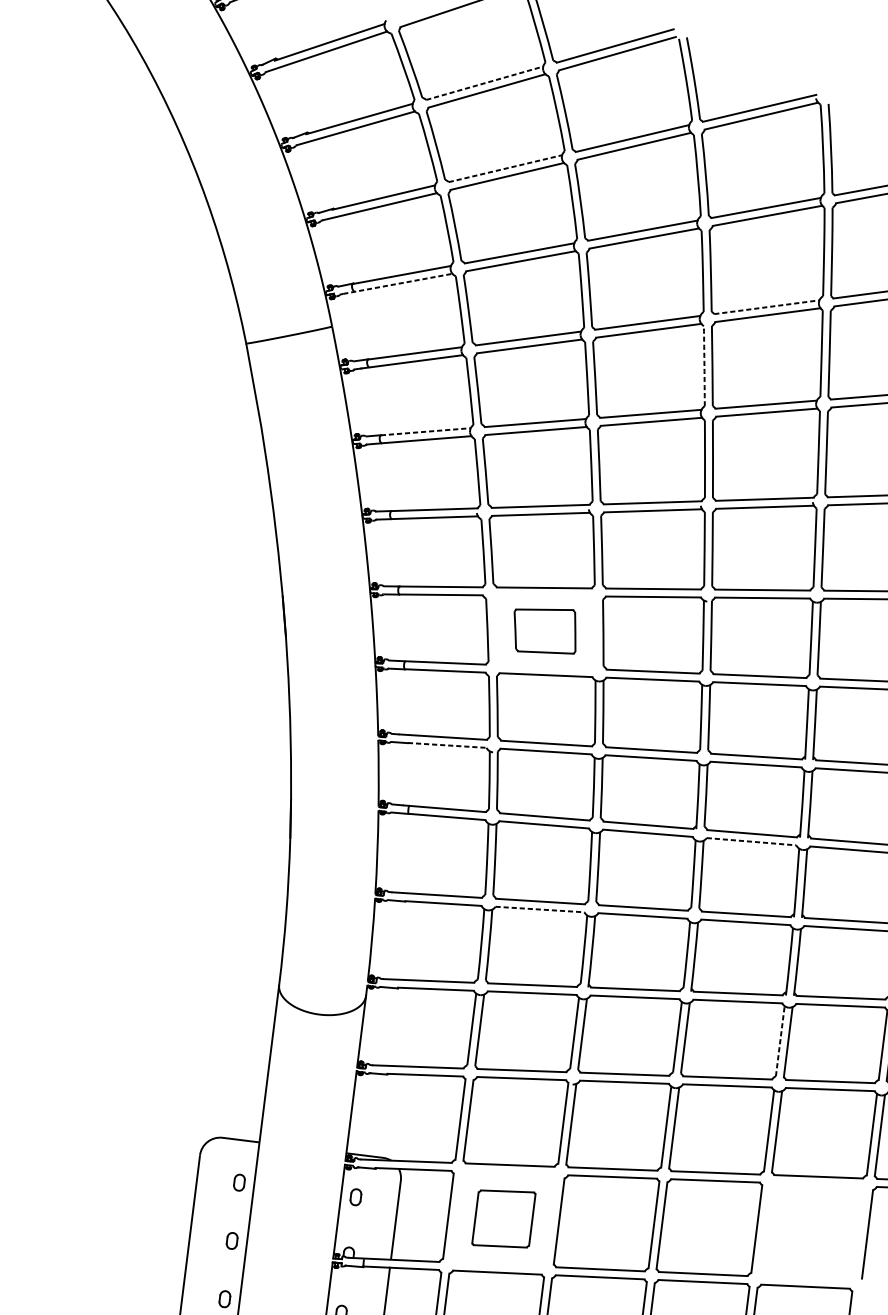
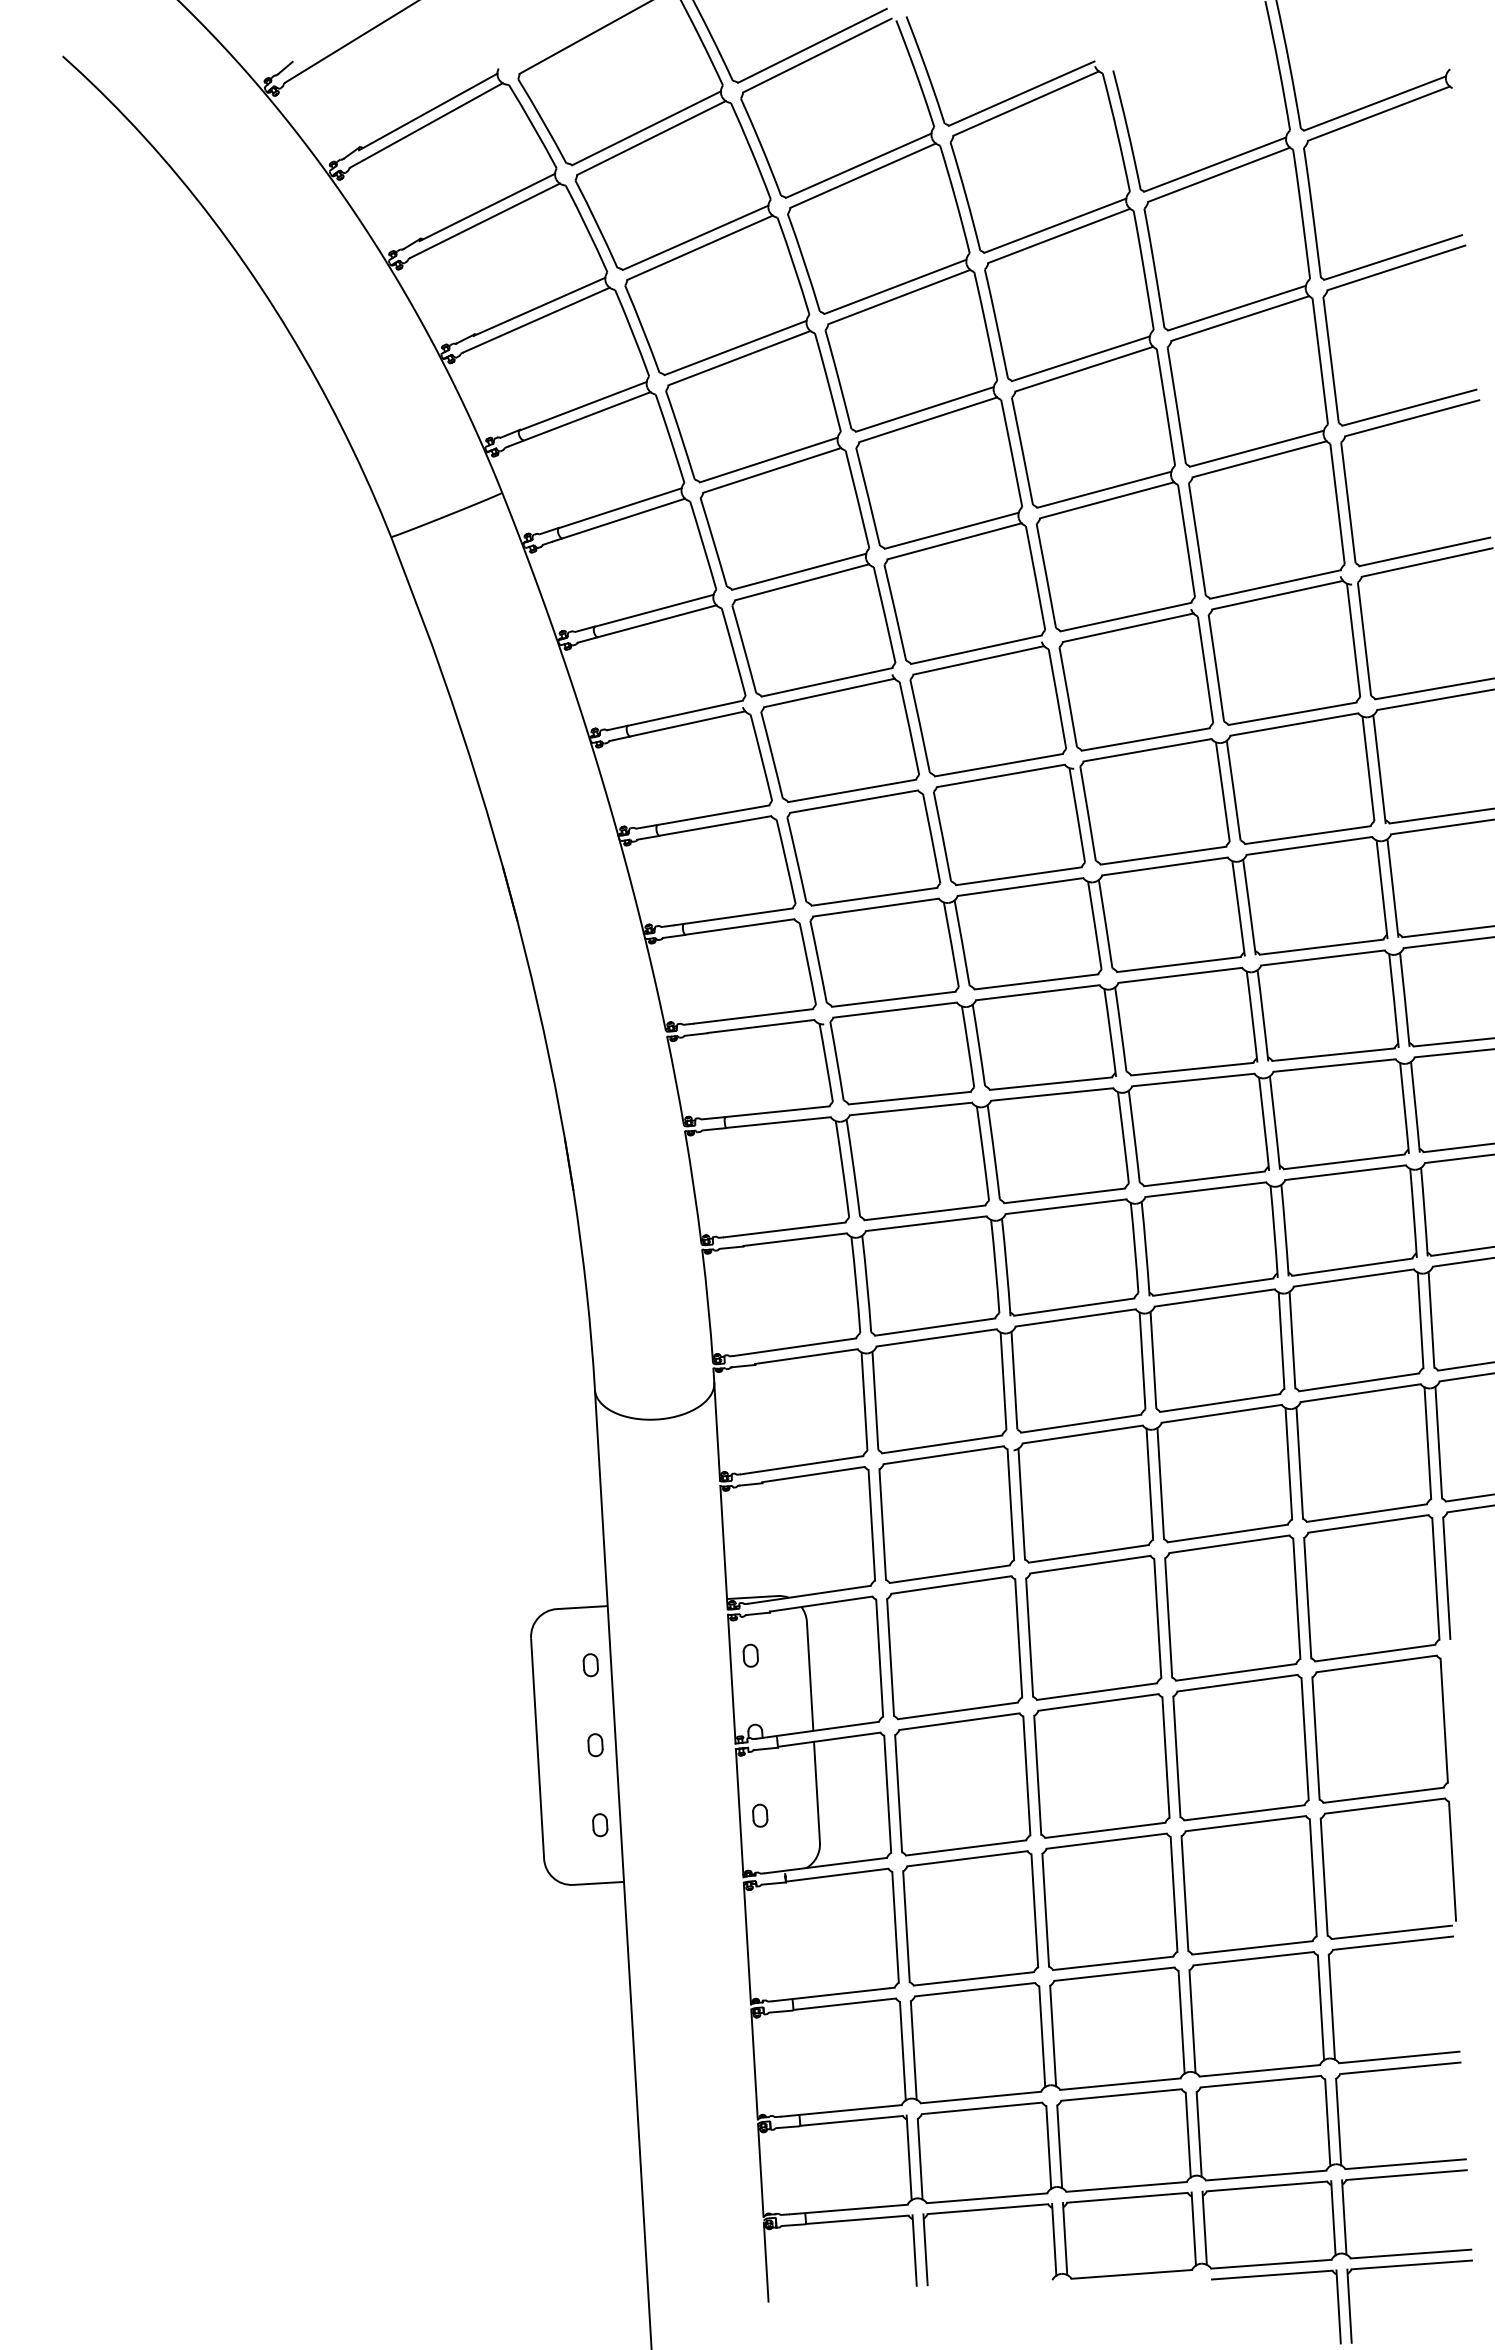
line: (485, 83) -> (647, 128), dashed -> solid
line: (505, 168) -> (695, 237), dashed -> solid
line: (397, 284) -> (579, 419), dashed -> solid
line: (767, 307) -> (1081, 358), dashed -> solid
arc: (704, 366) -> (1011, 453), dashed -> solid
line: (426, 431) -> (654, 610), dashed -> solid
part: (545, 630) -> (863, 847), size x1.67
line: (446, 745) -> (760, 1026), dashed -> solid
line: (751, 841) -> (1193, 1079), dashed -> solid
line: (540, 909) -> (926, 1223), dashed -> solid
line: (780, 1041) -> (1281, 1340), dashed -> solid
part: (503, 1218) -> (954, 1647), size x1.67
part: (811, 1231) -> (1371, 1588), added

